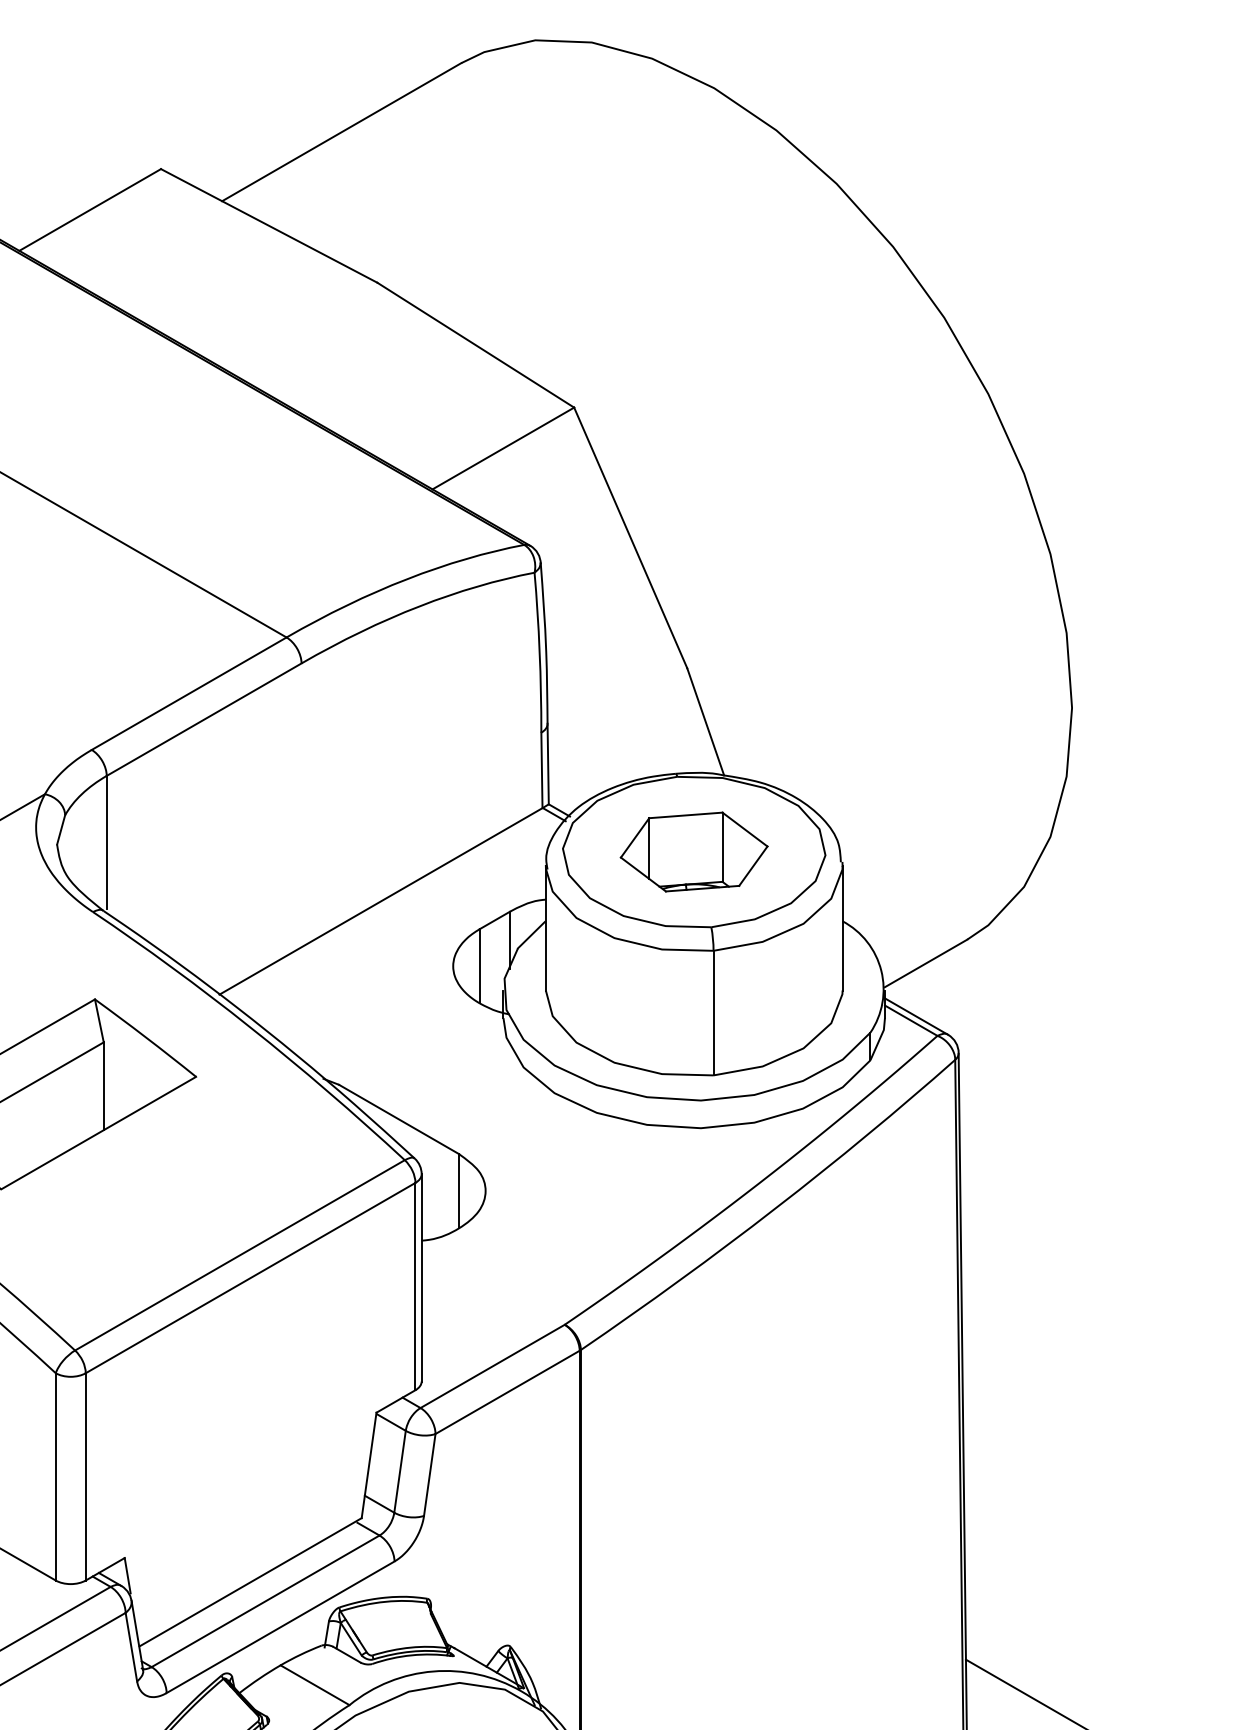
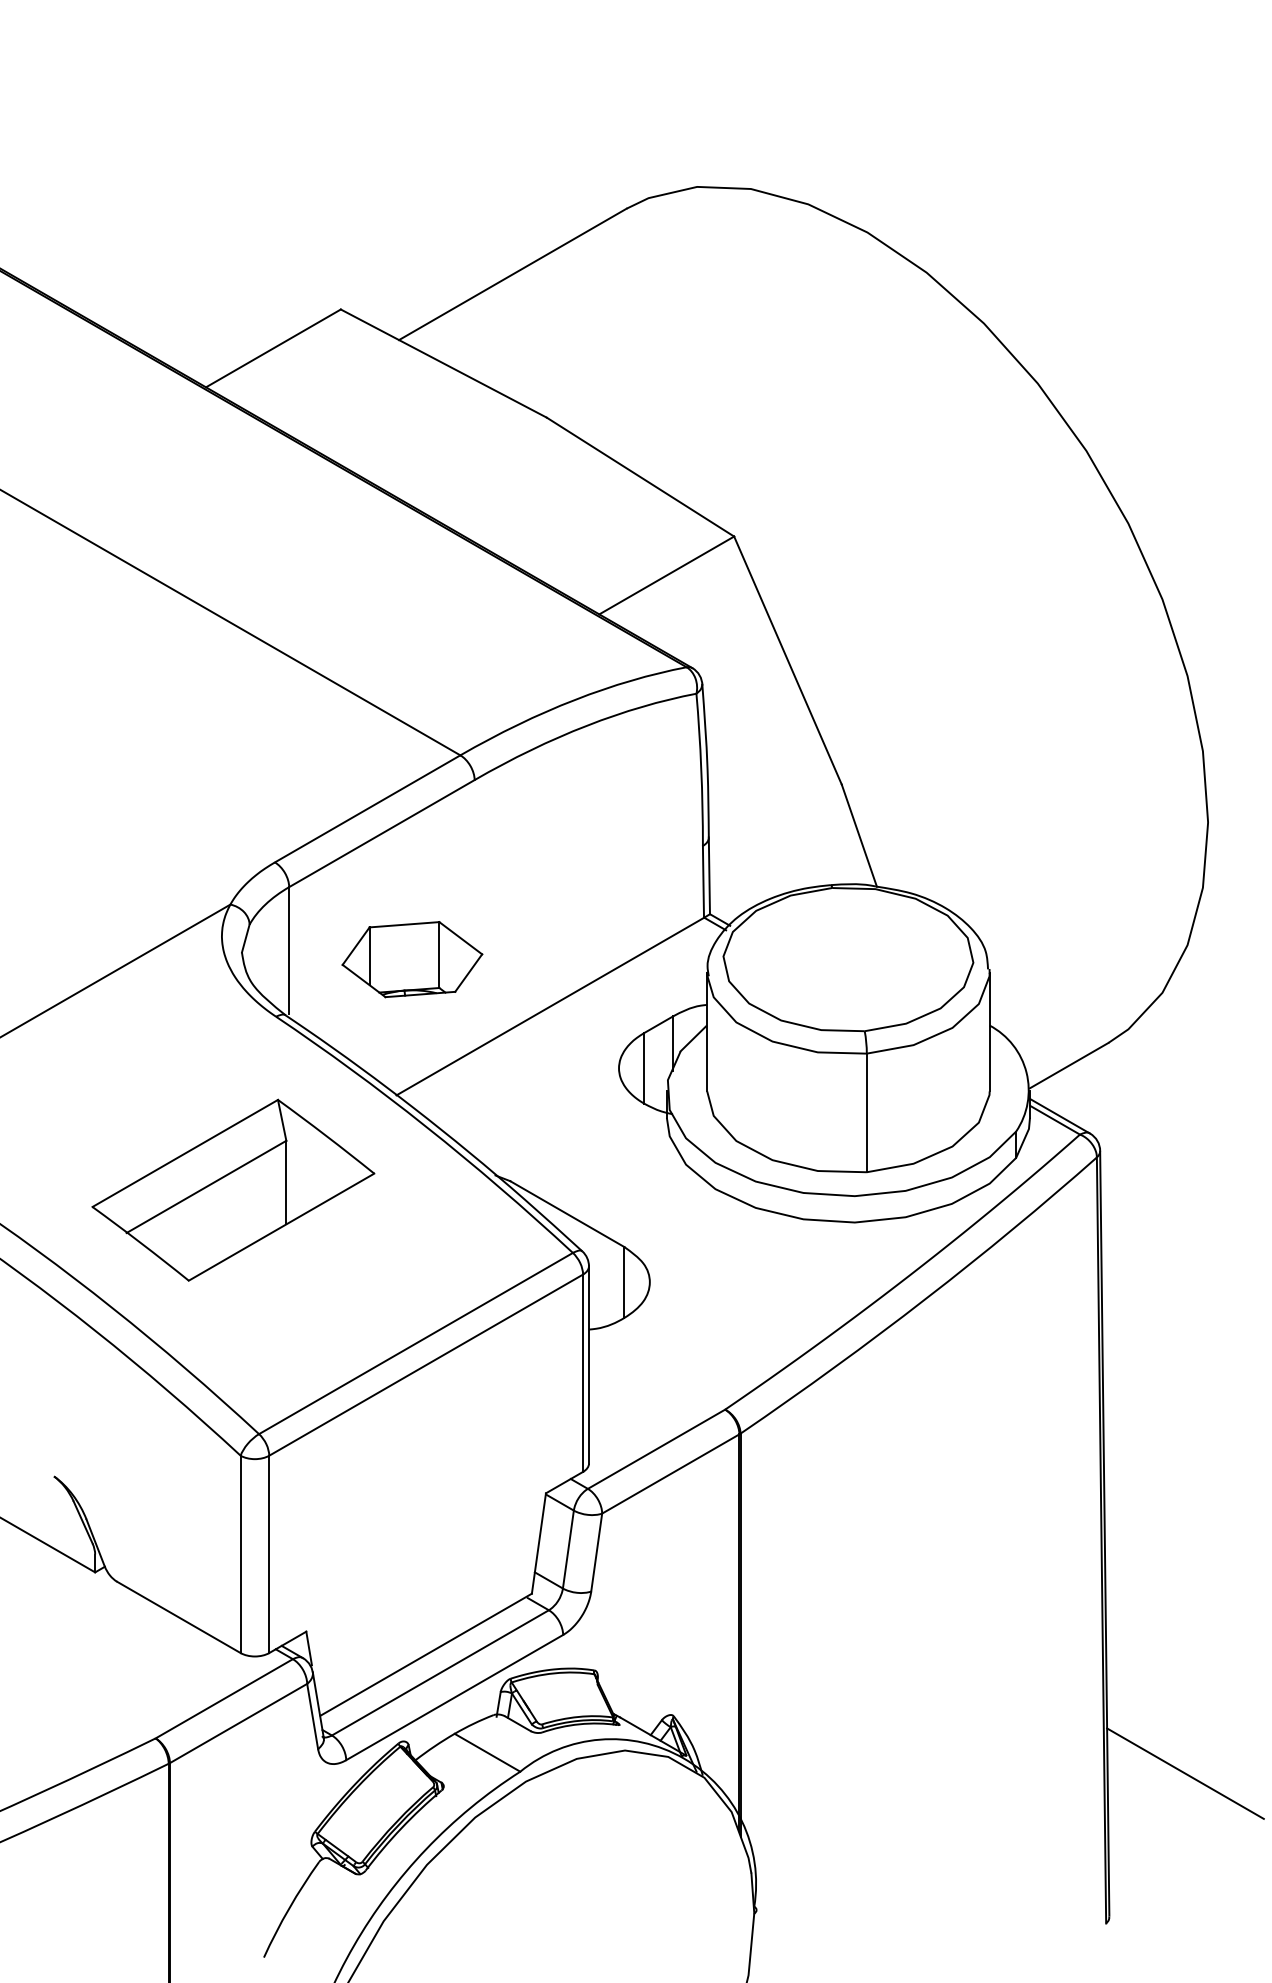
part: (694, 851) -> (412, 959), moved

